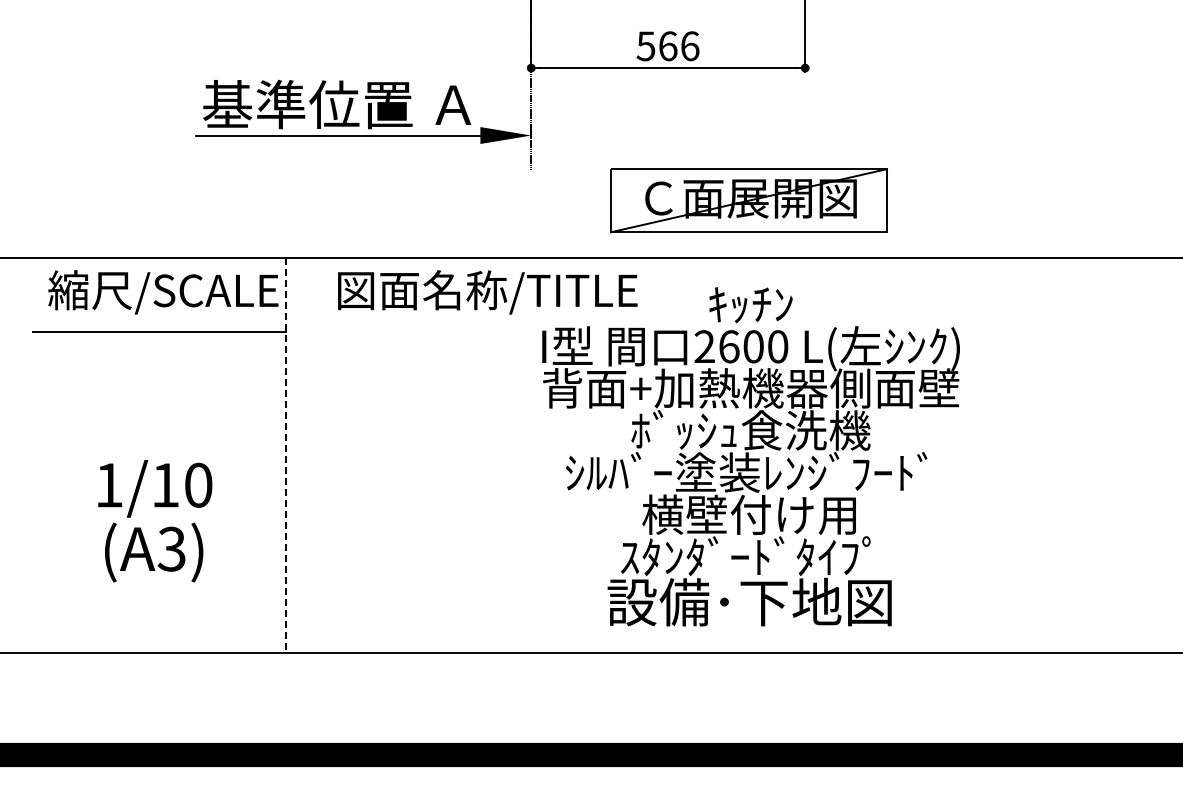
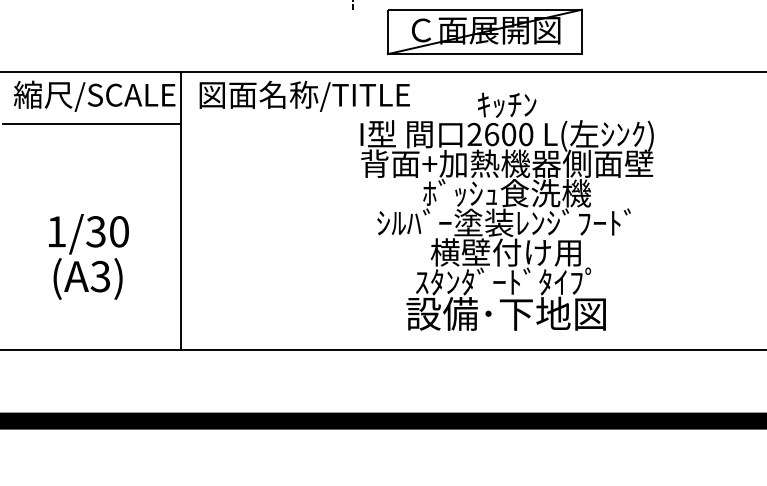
part: (748, 200) -> (484, 31), moved
text: (487, 292) -> (304, 96), moved
line: (286, 455) -> (181, 210), dashed -> solid
text: (164, 484) -> (95, 231), 1/10 -> 1/30

